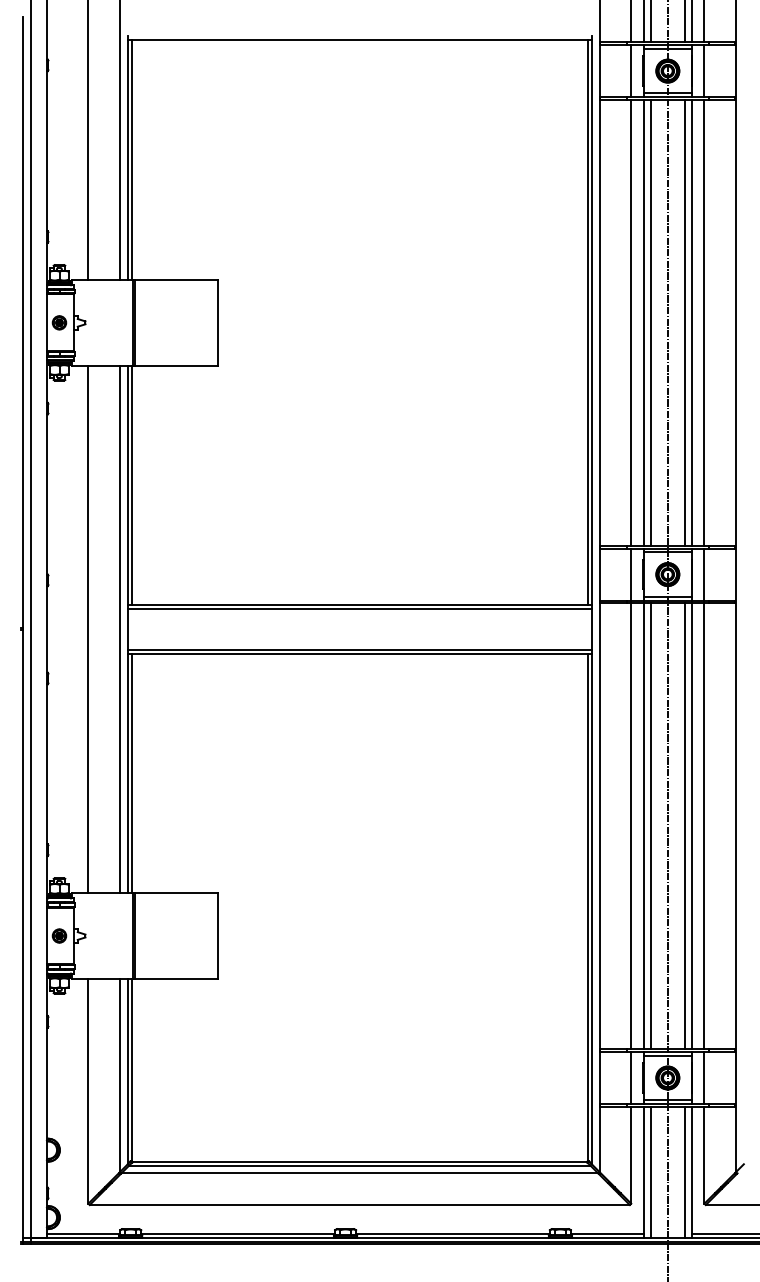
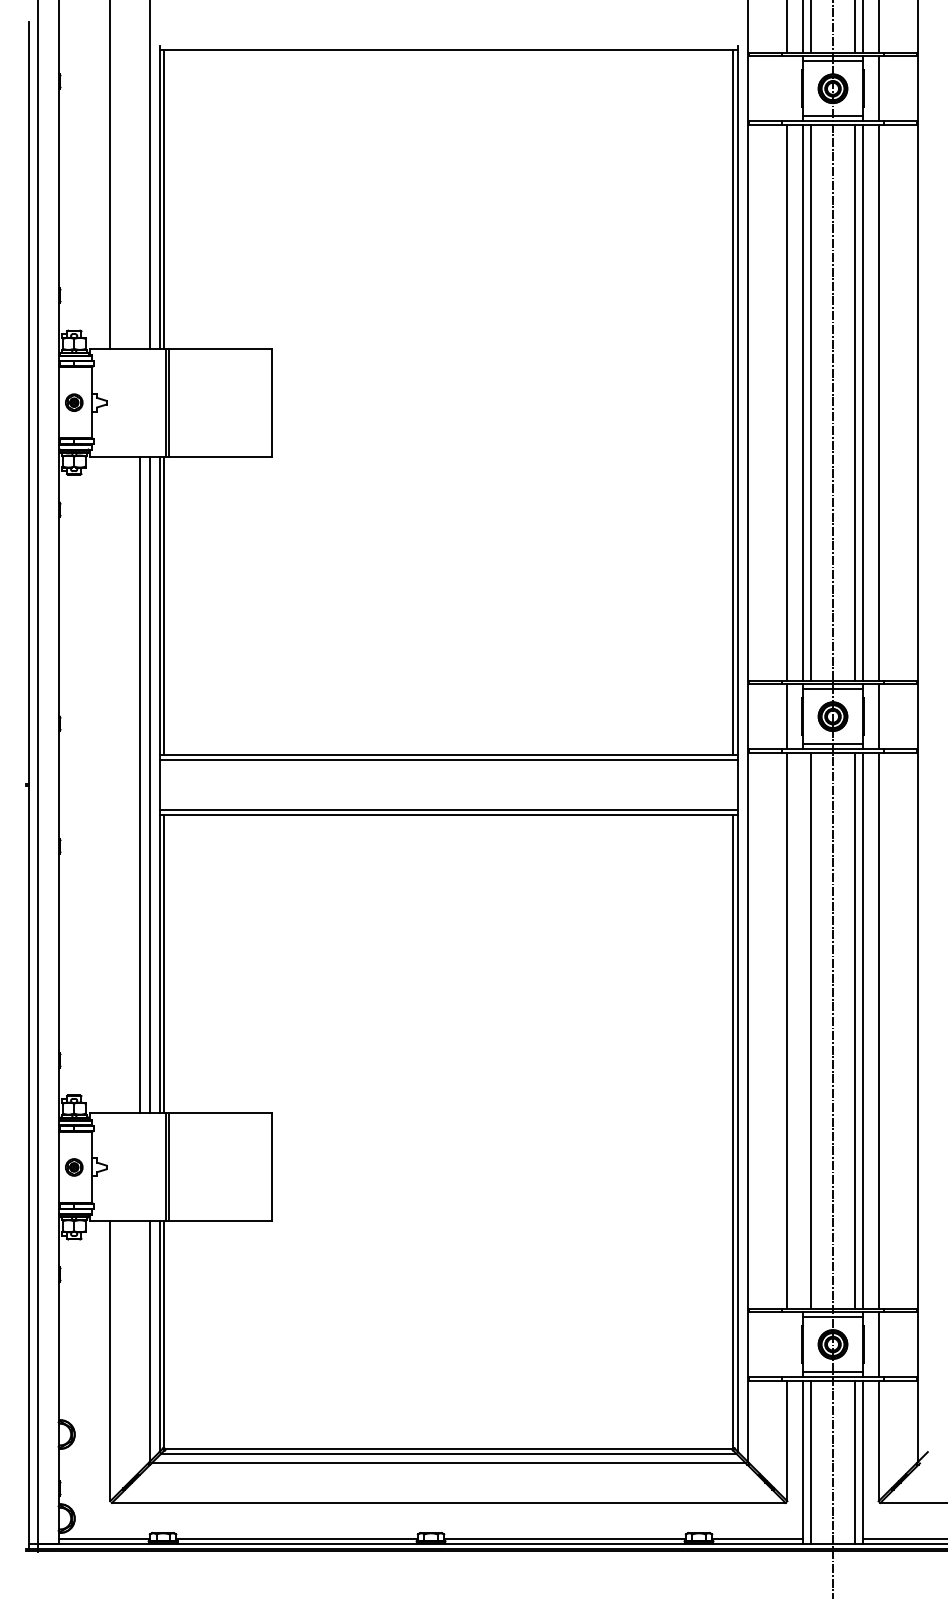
line: (631, 70) -> (787, 88), removed
line: (88, 628) -> (140, 784), moved
line: (643, 826) -> (802, 1030), removed
line: (631, 1077) -> (787, 1344), removed

